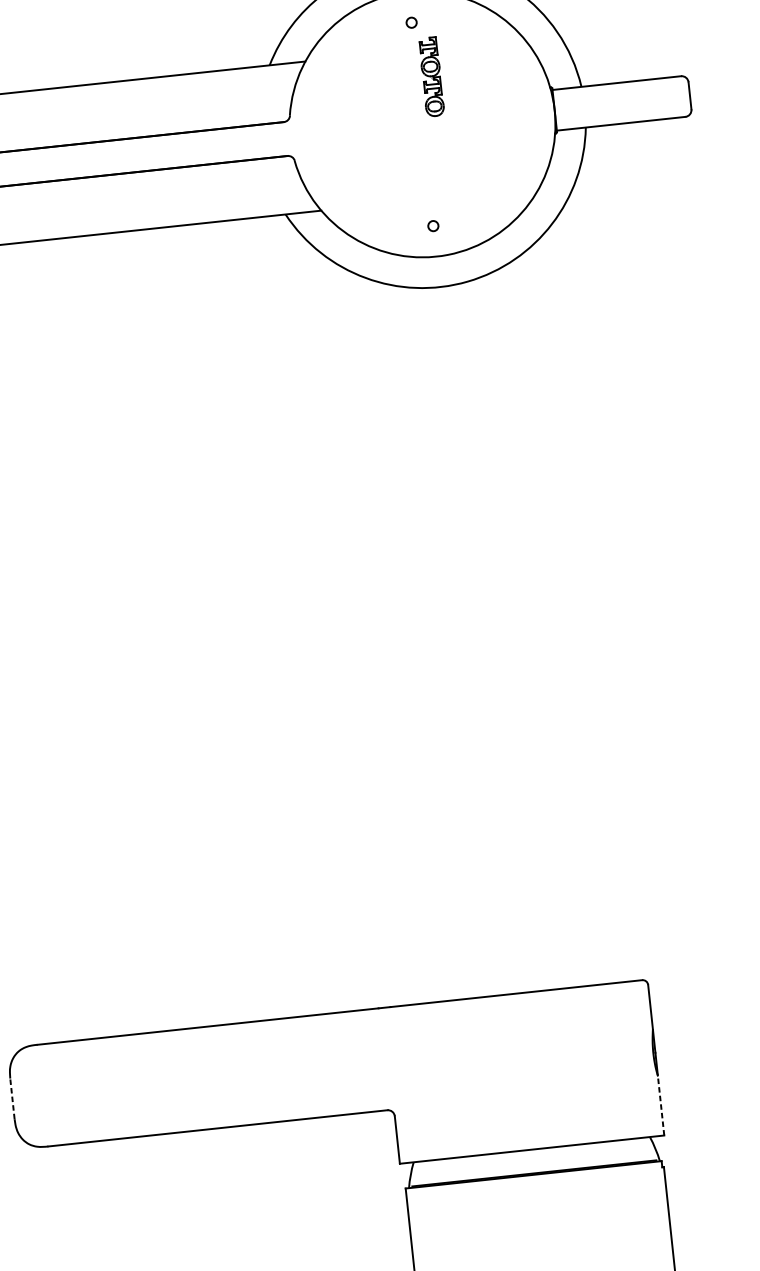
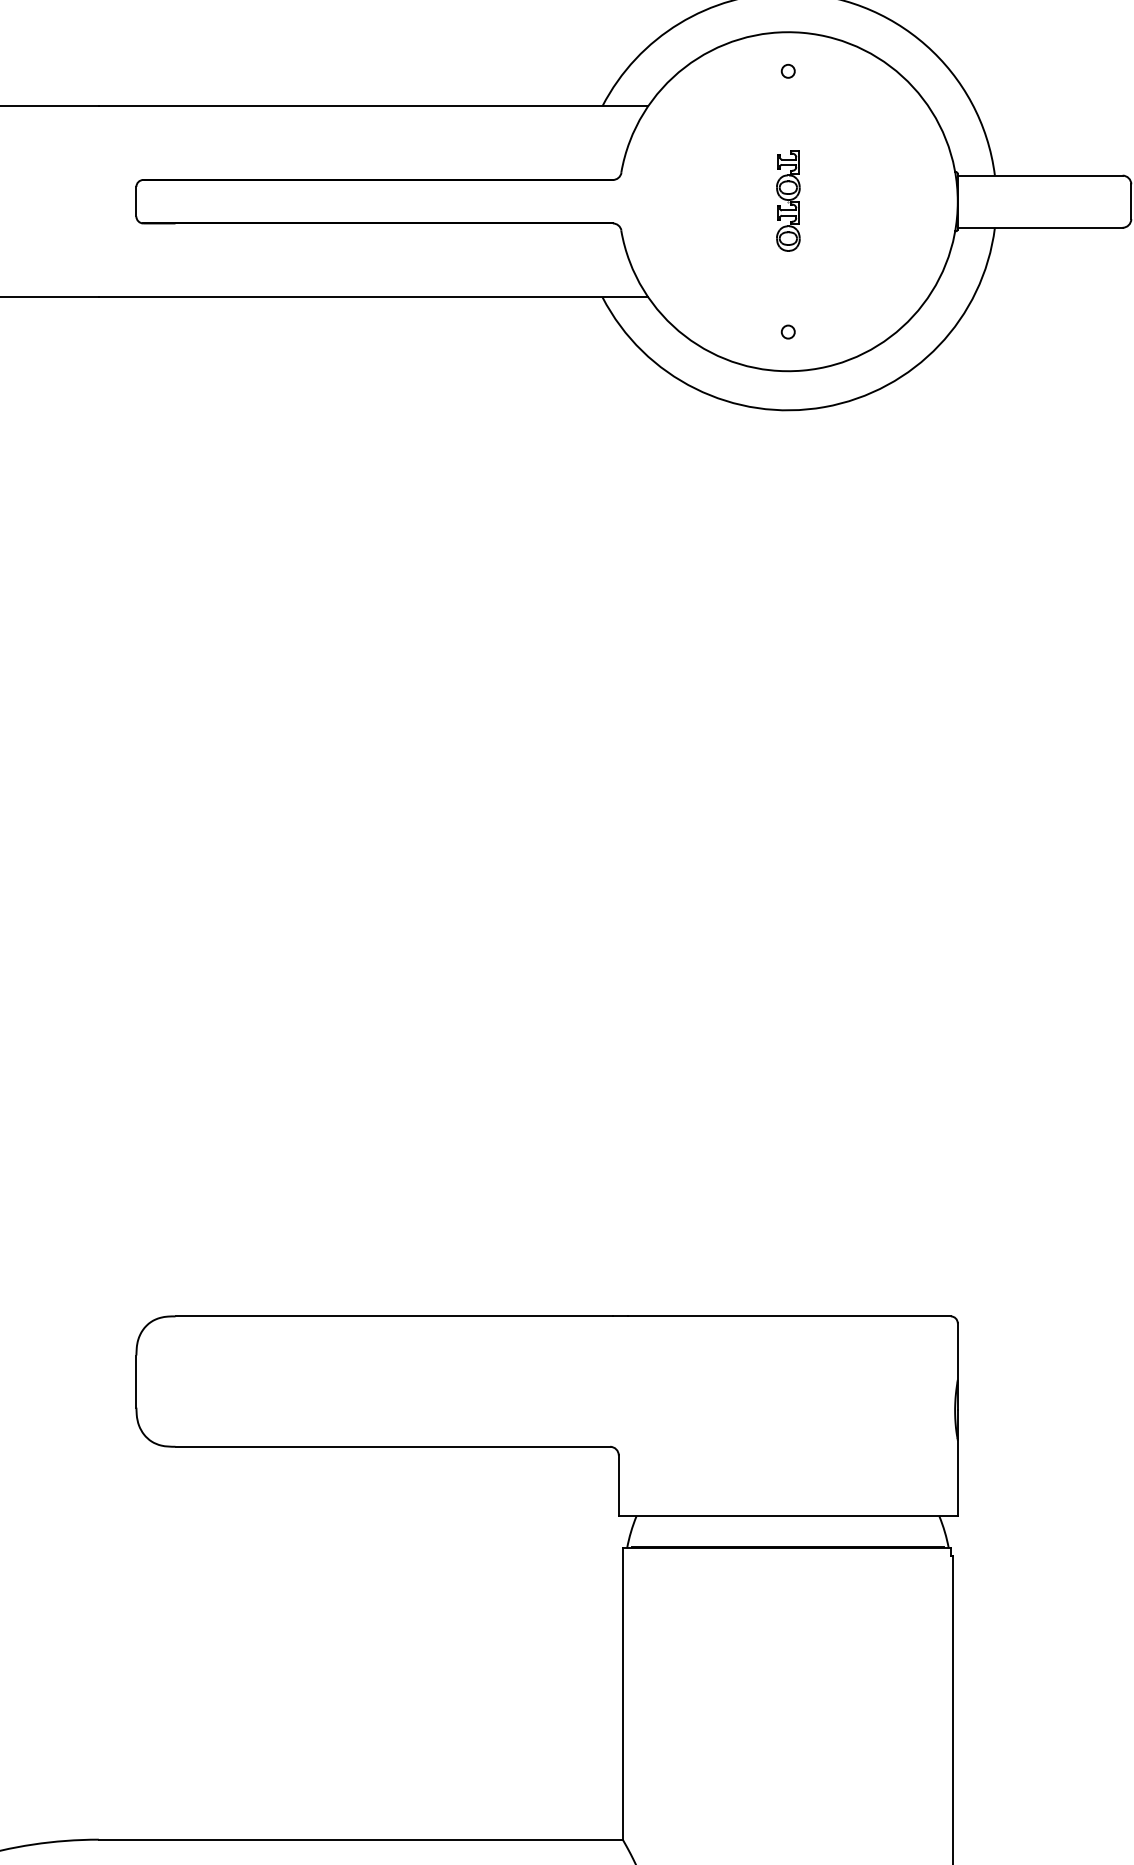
part: (431, 76) -> (788, 200), moved
line: (12, 1098) -> (136, 1381), dashed -> solid
line: (660, 1106) -> (957, 1478), dashed -> solid

